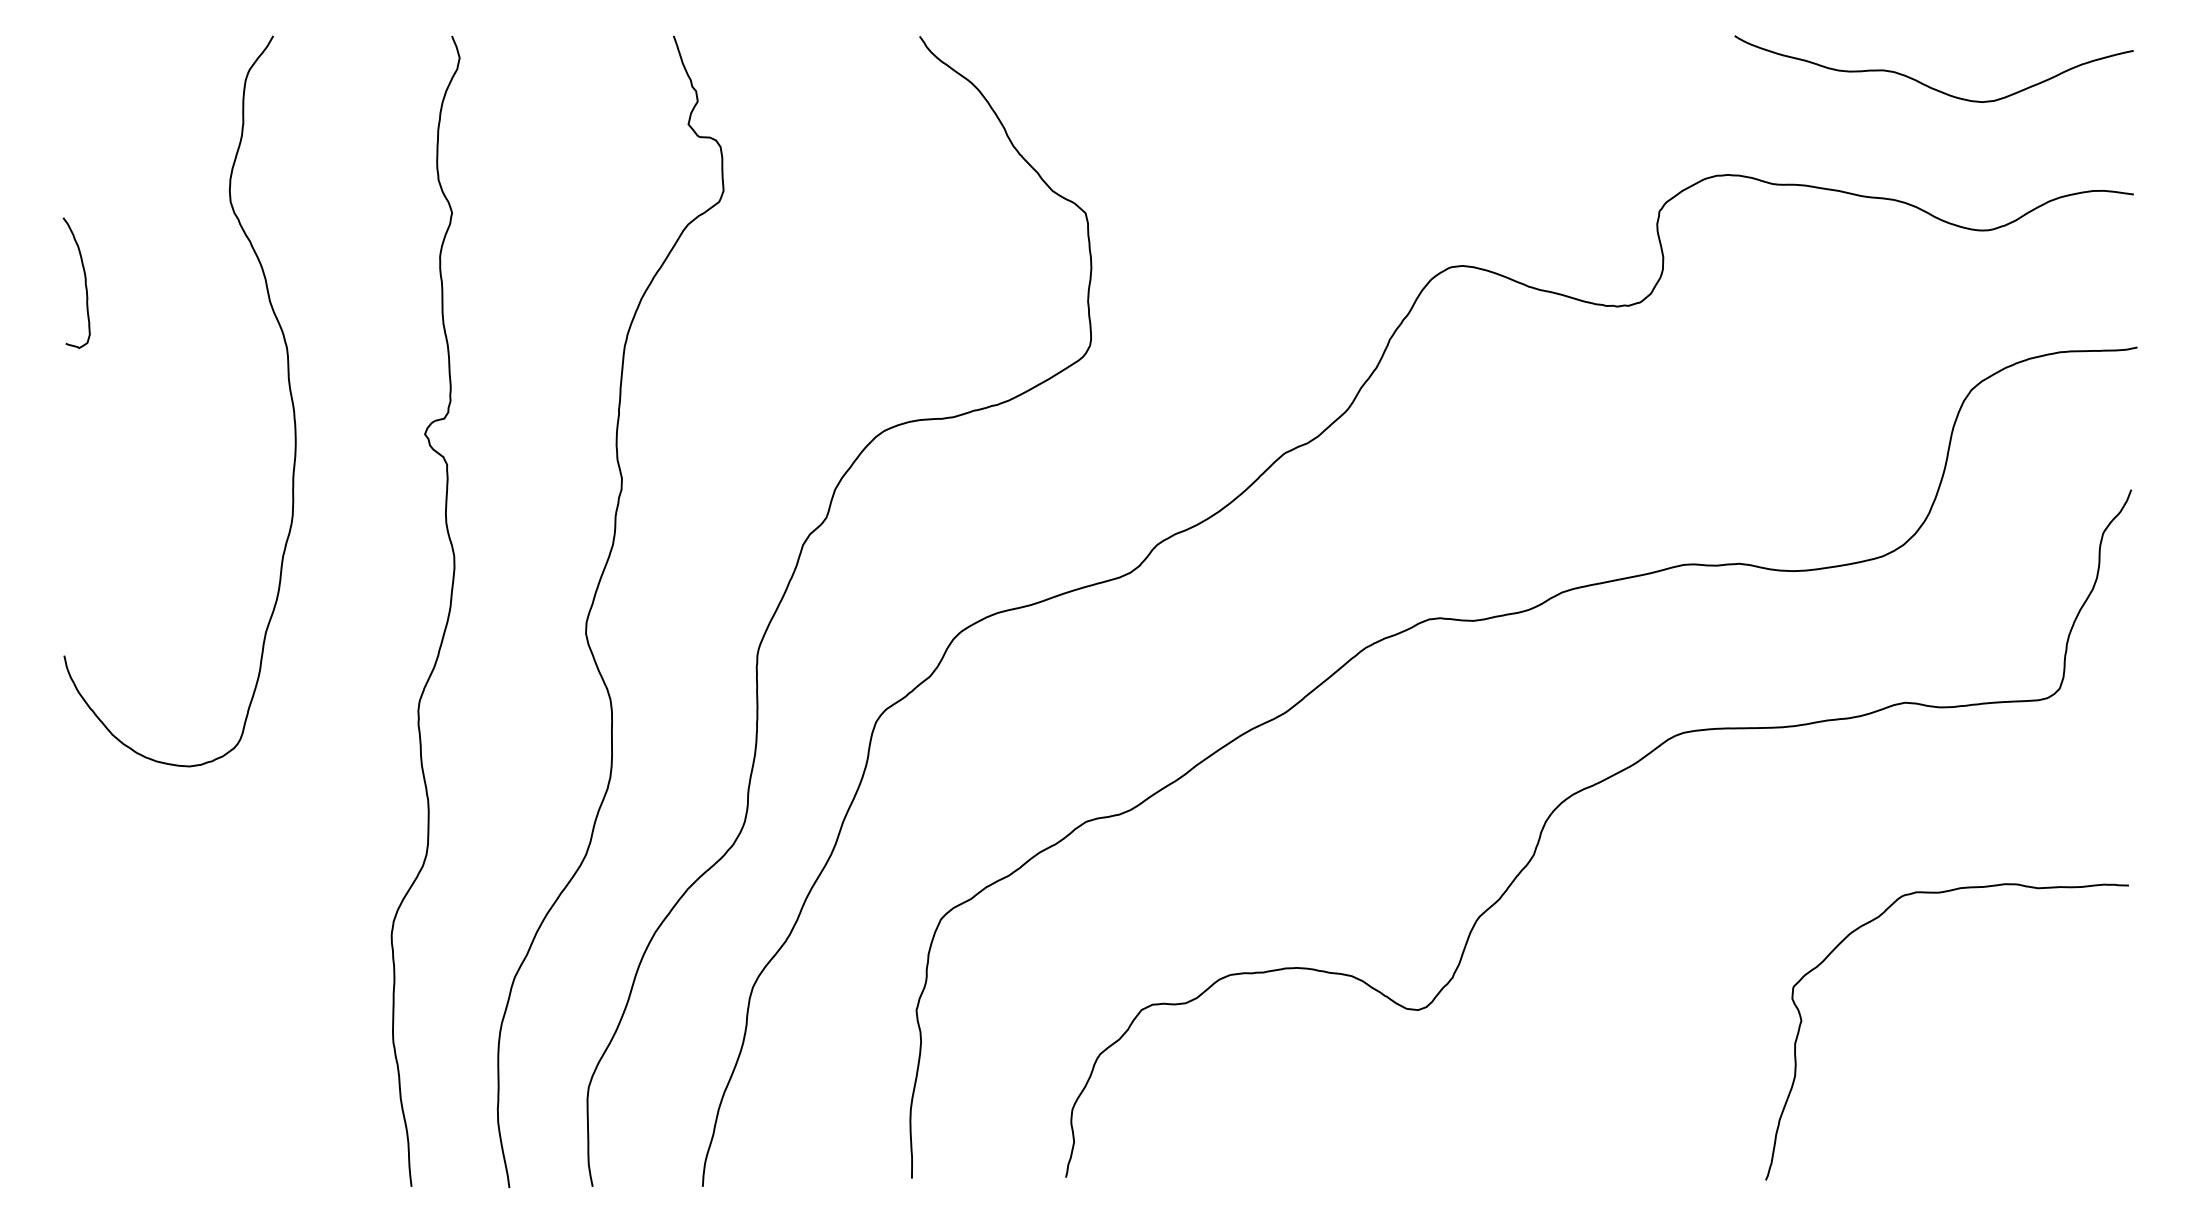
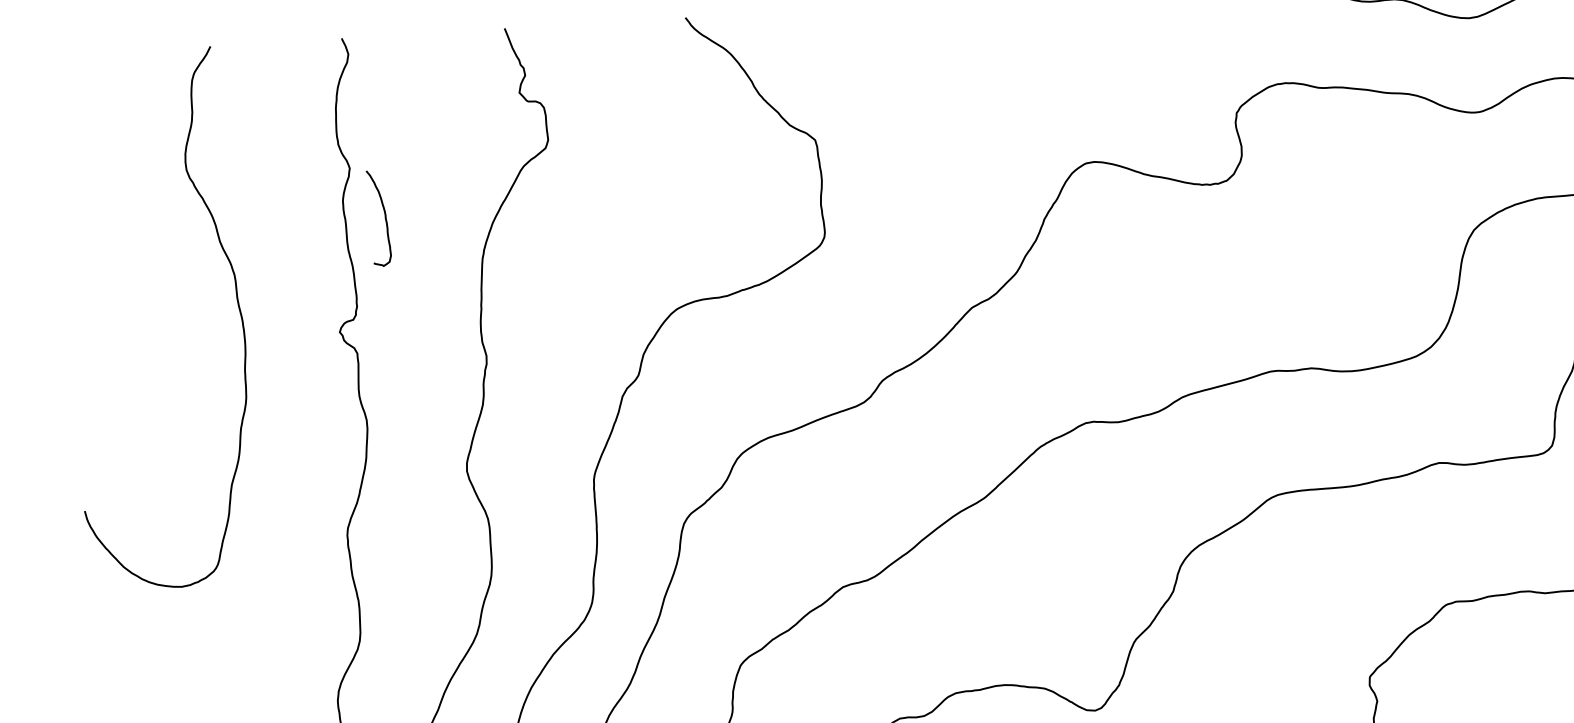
curve: (84, 282) -> (384, 217), moved

